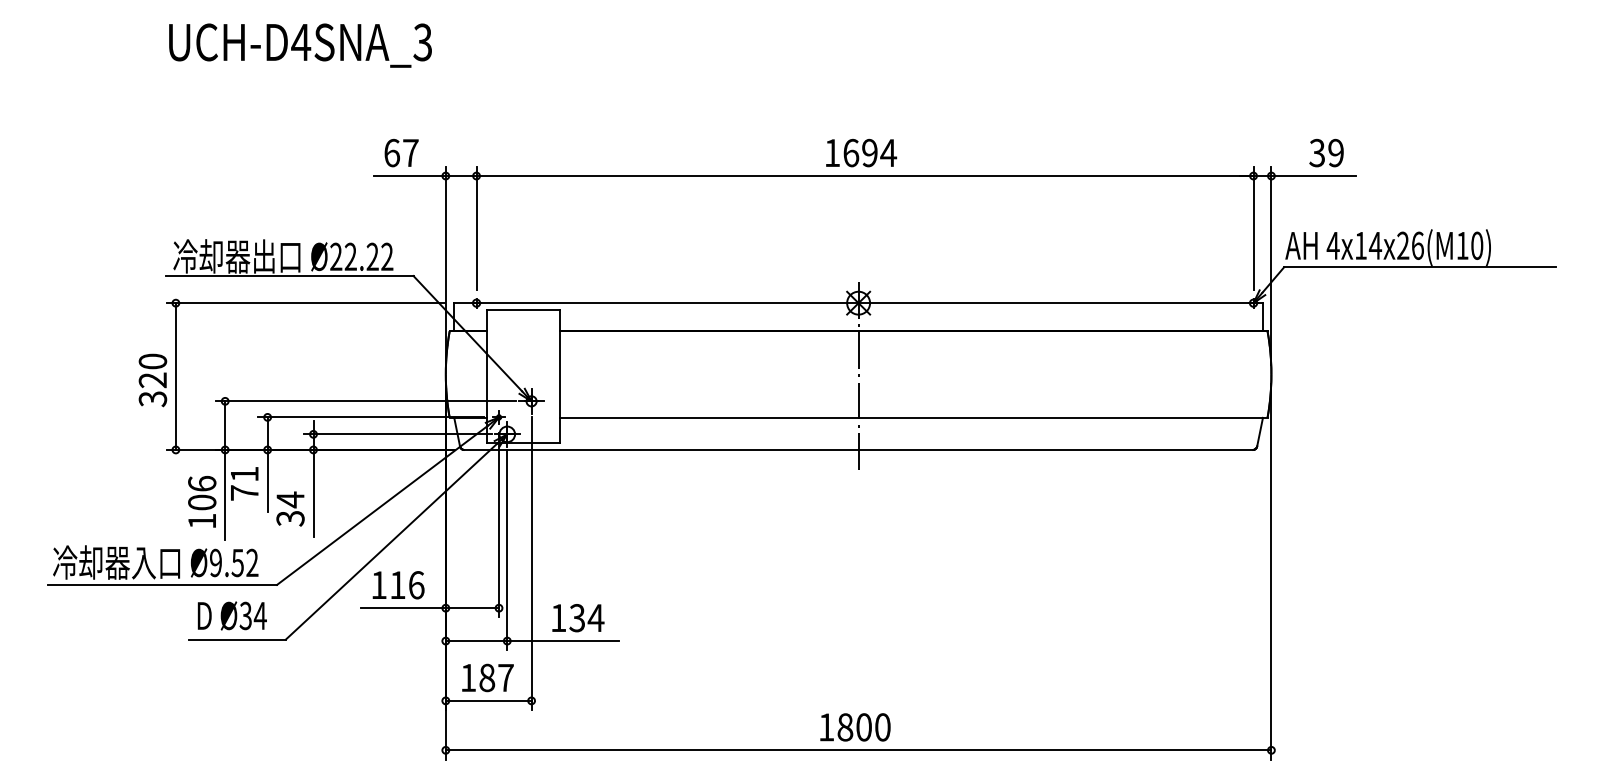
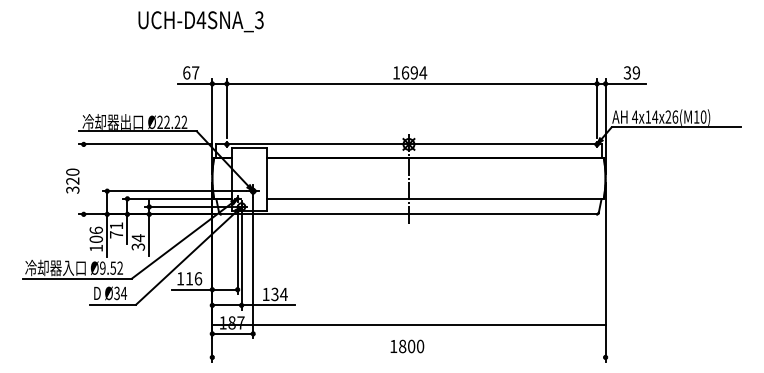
text: (299, 45) -> (200, 21), moved
line: (175, 376) -> (83, 179), removed
line: (857, 750) -> (408, 325), moved

